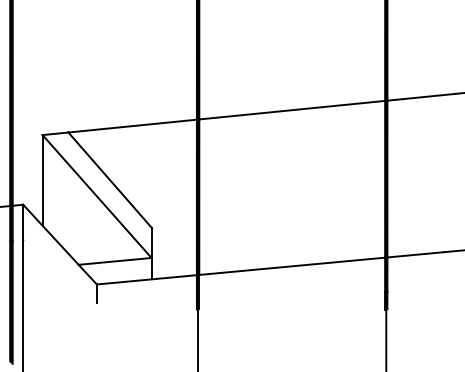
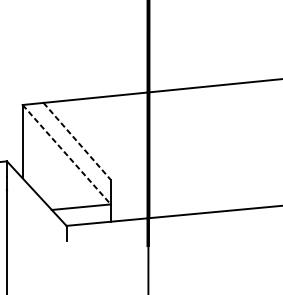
line: (110, 180) -> (77, 141), solid -> dashed
line: (97, 196) -> (67, 154), solid -> dashed

